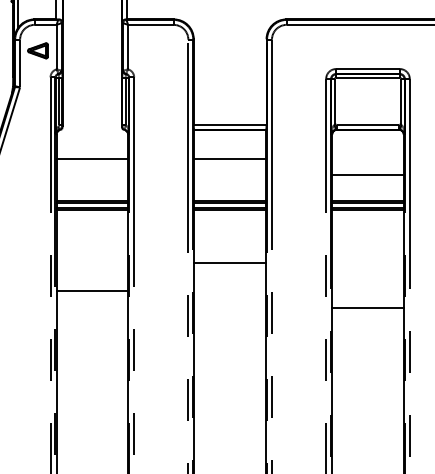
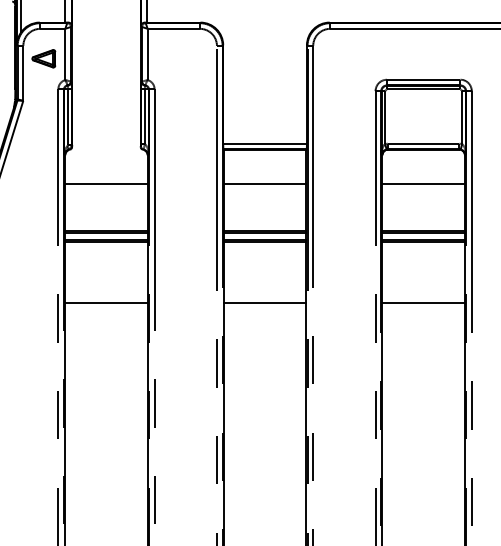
line: (367, 175) -> (423, 183), moved
line: (92, 291) -> (106, 303), moved
line: (367, 308) -> (423, 303), moved

